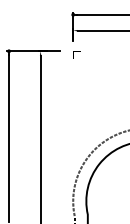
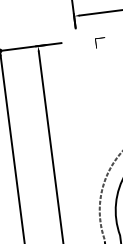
part: (76, 54) -> (99, 42), moved

